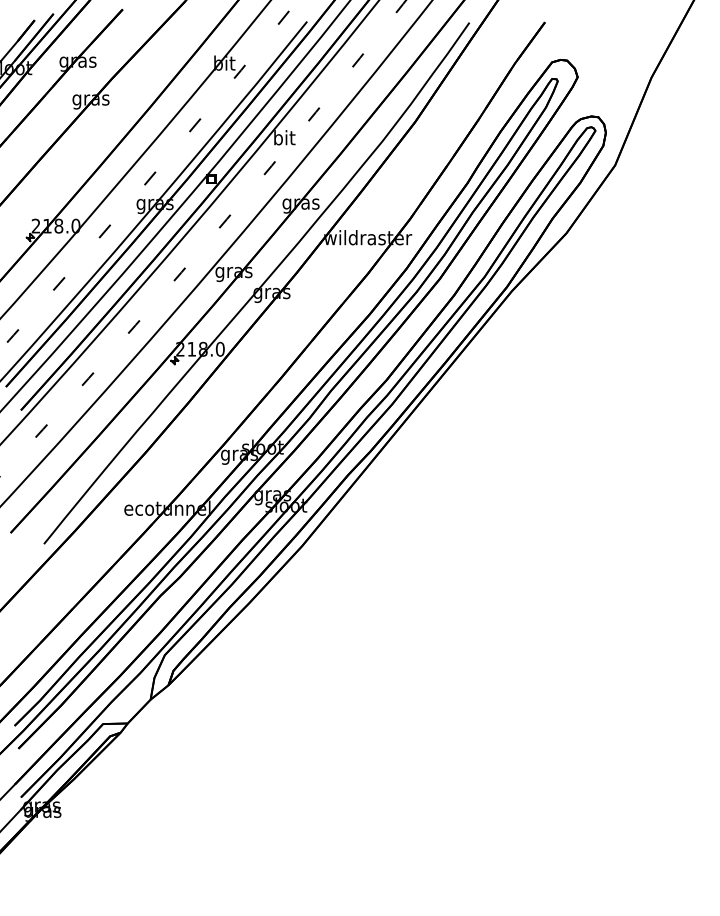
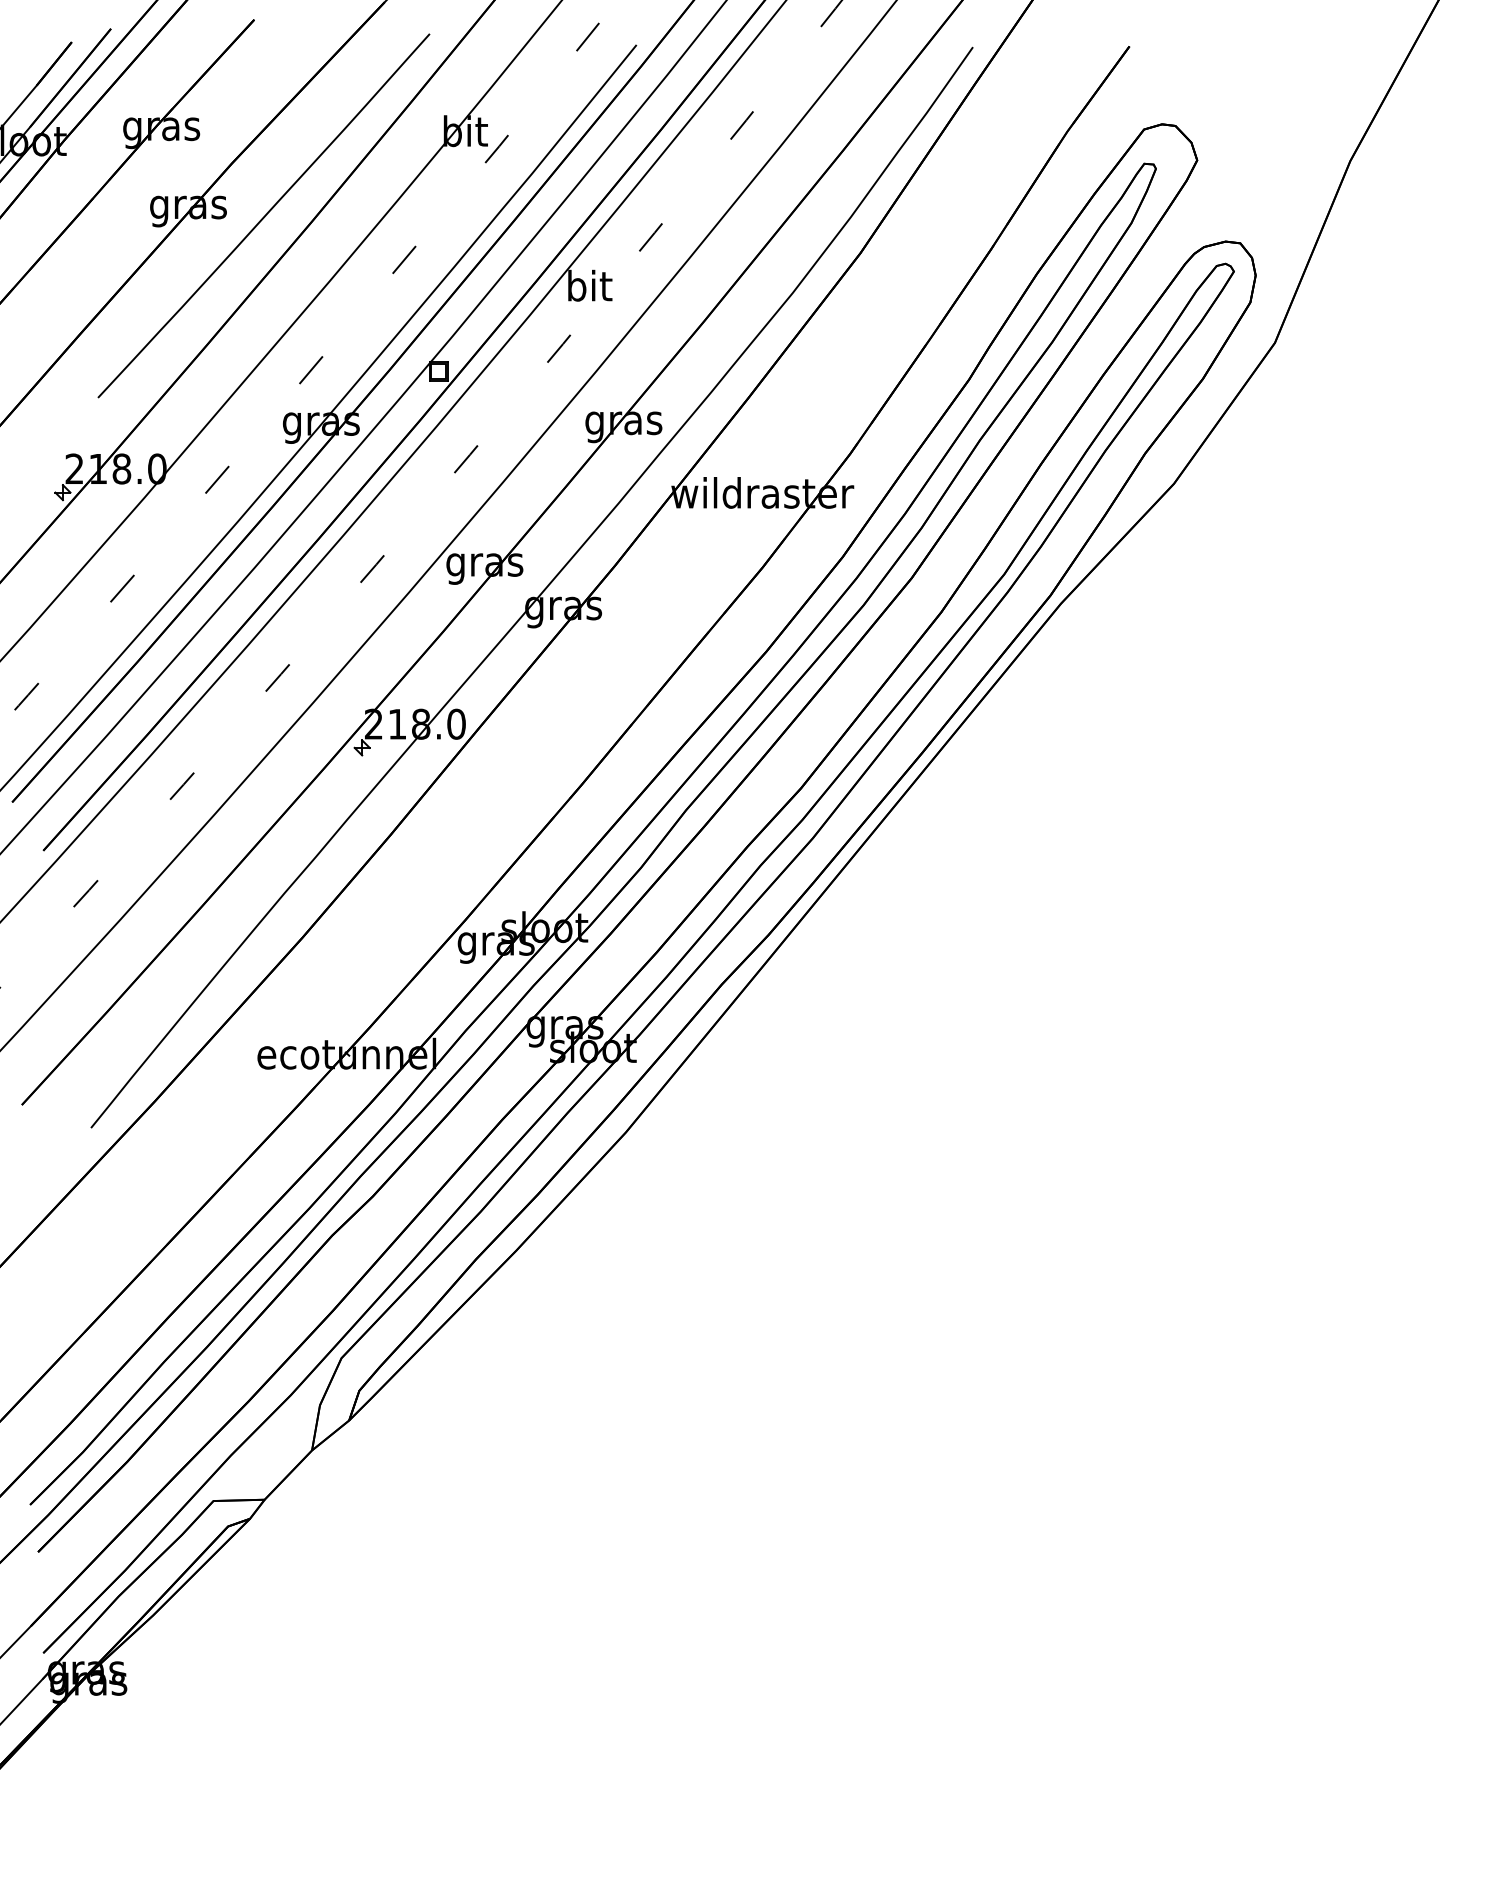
line: (127, 103) -> (264, 214), added

